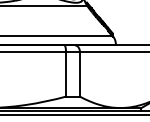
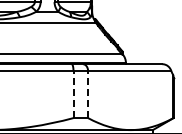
line: (66, 74) -> (73, 94), solid -> dashed
line: (80, 74) -> (88, 94), solid -> dashed

